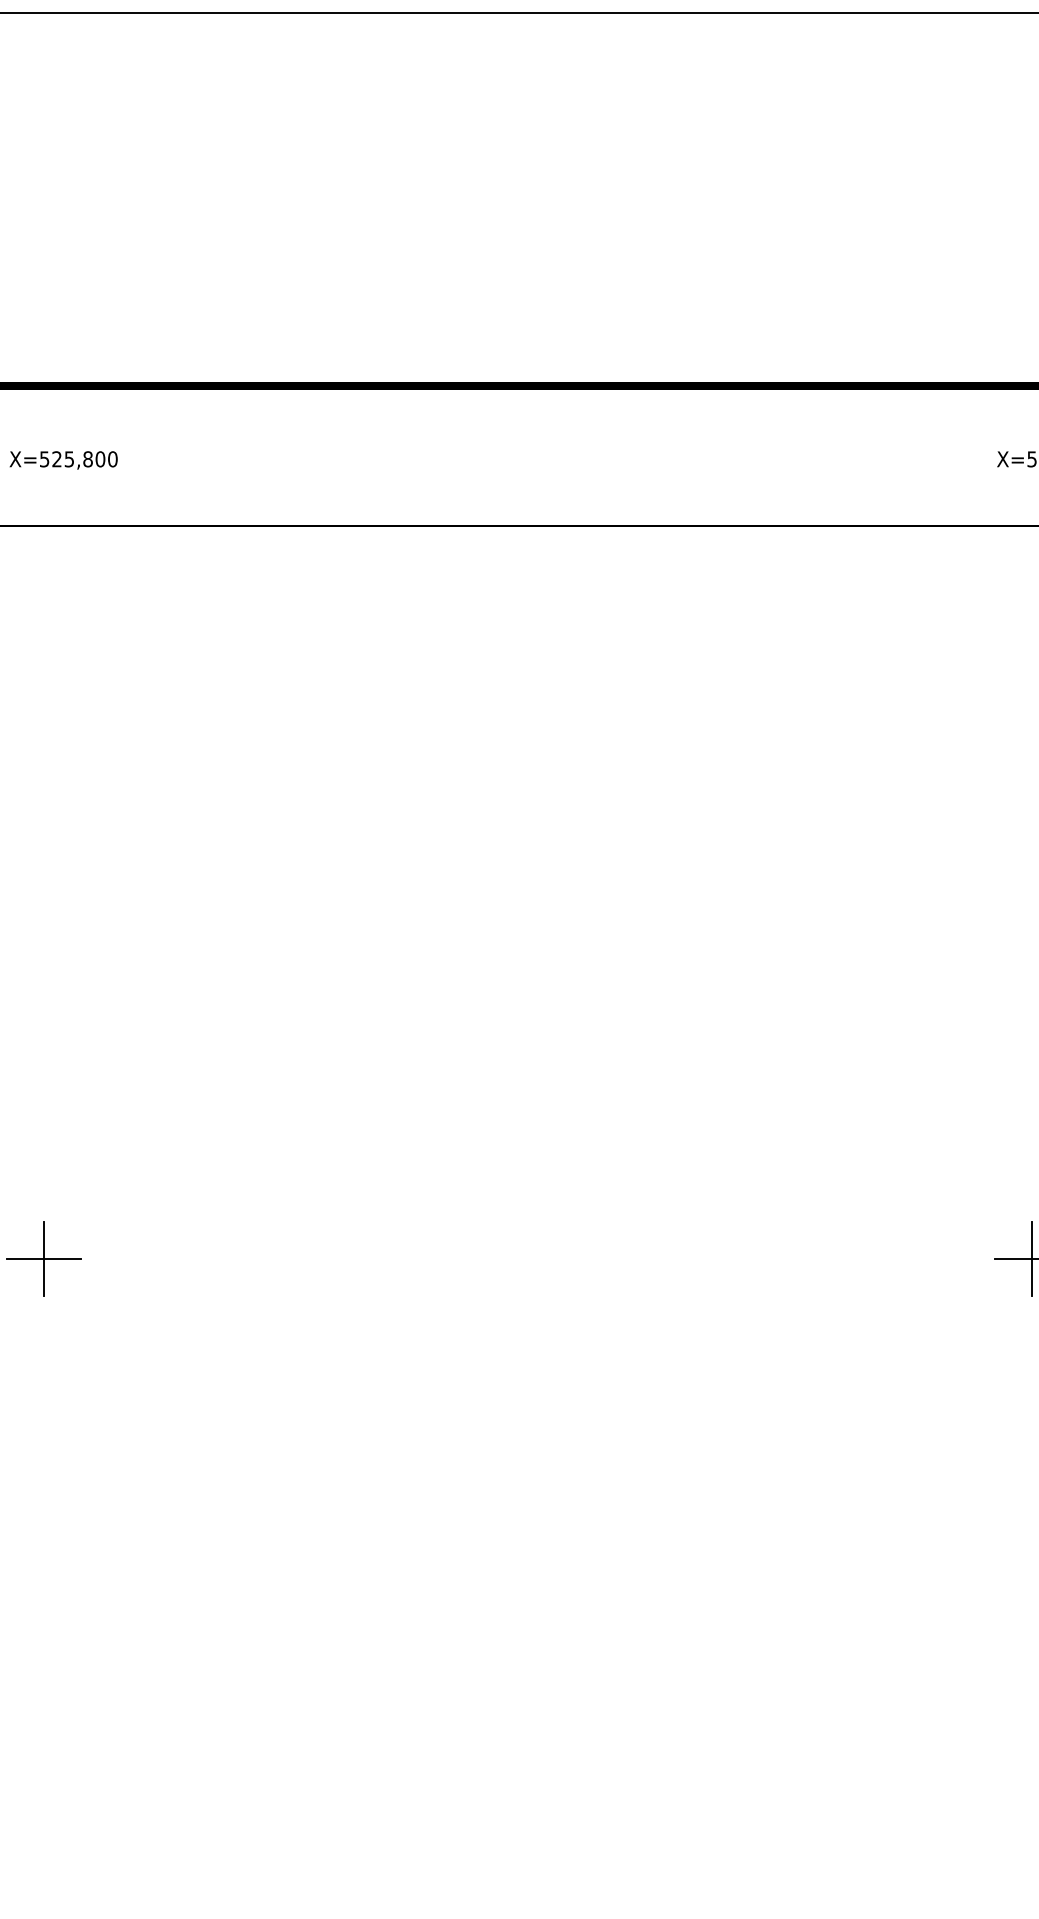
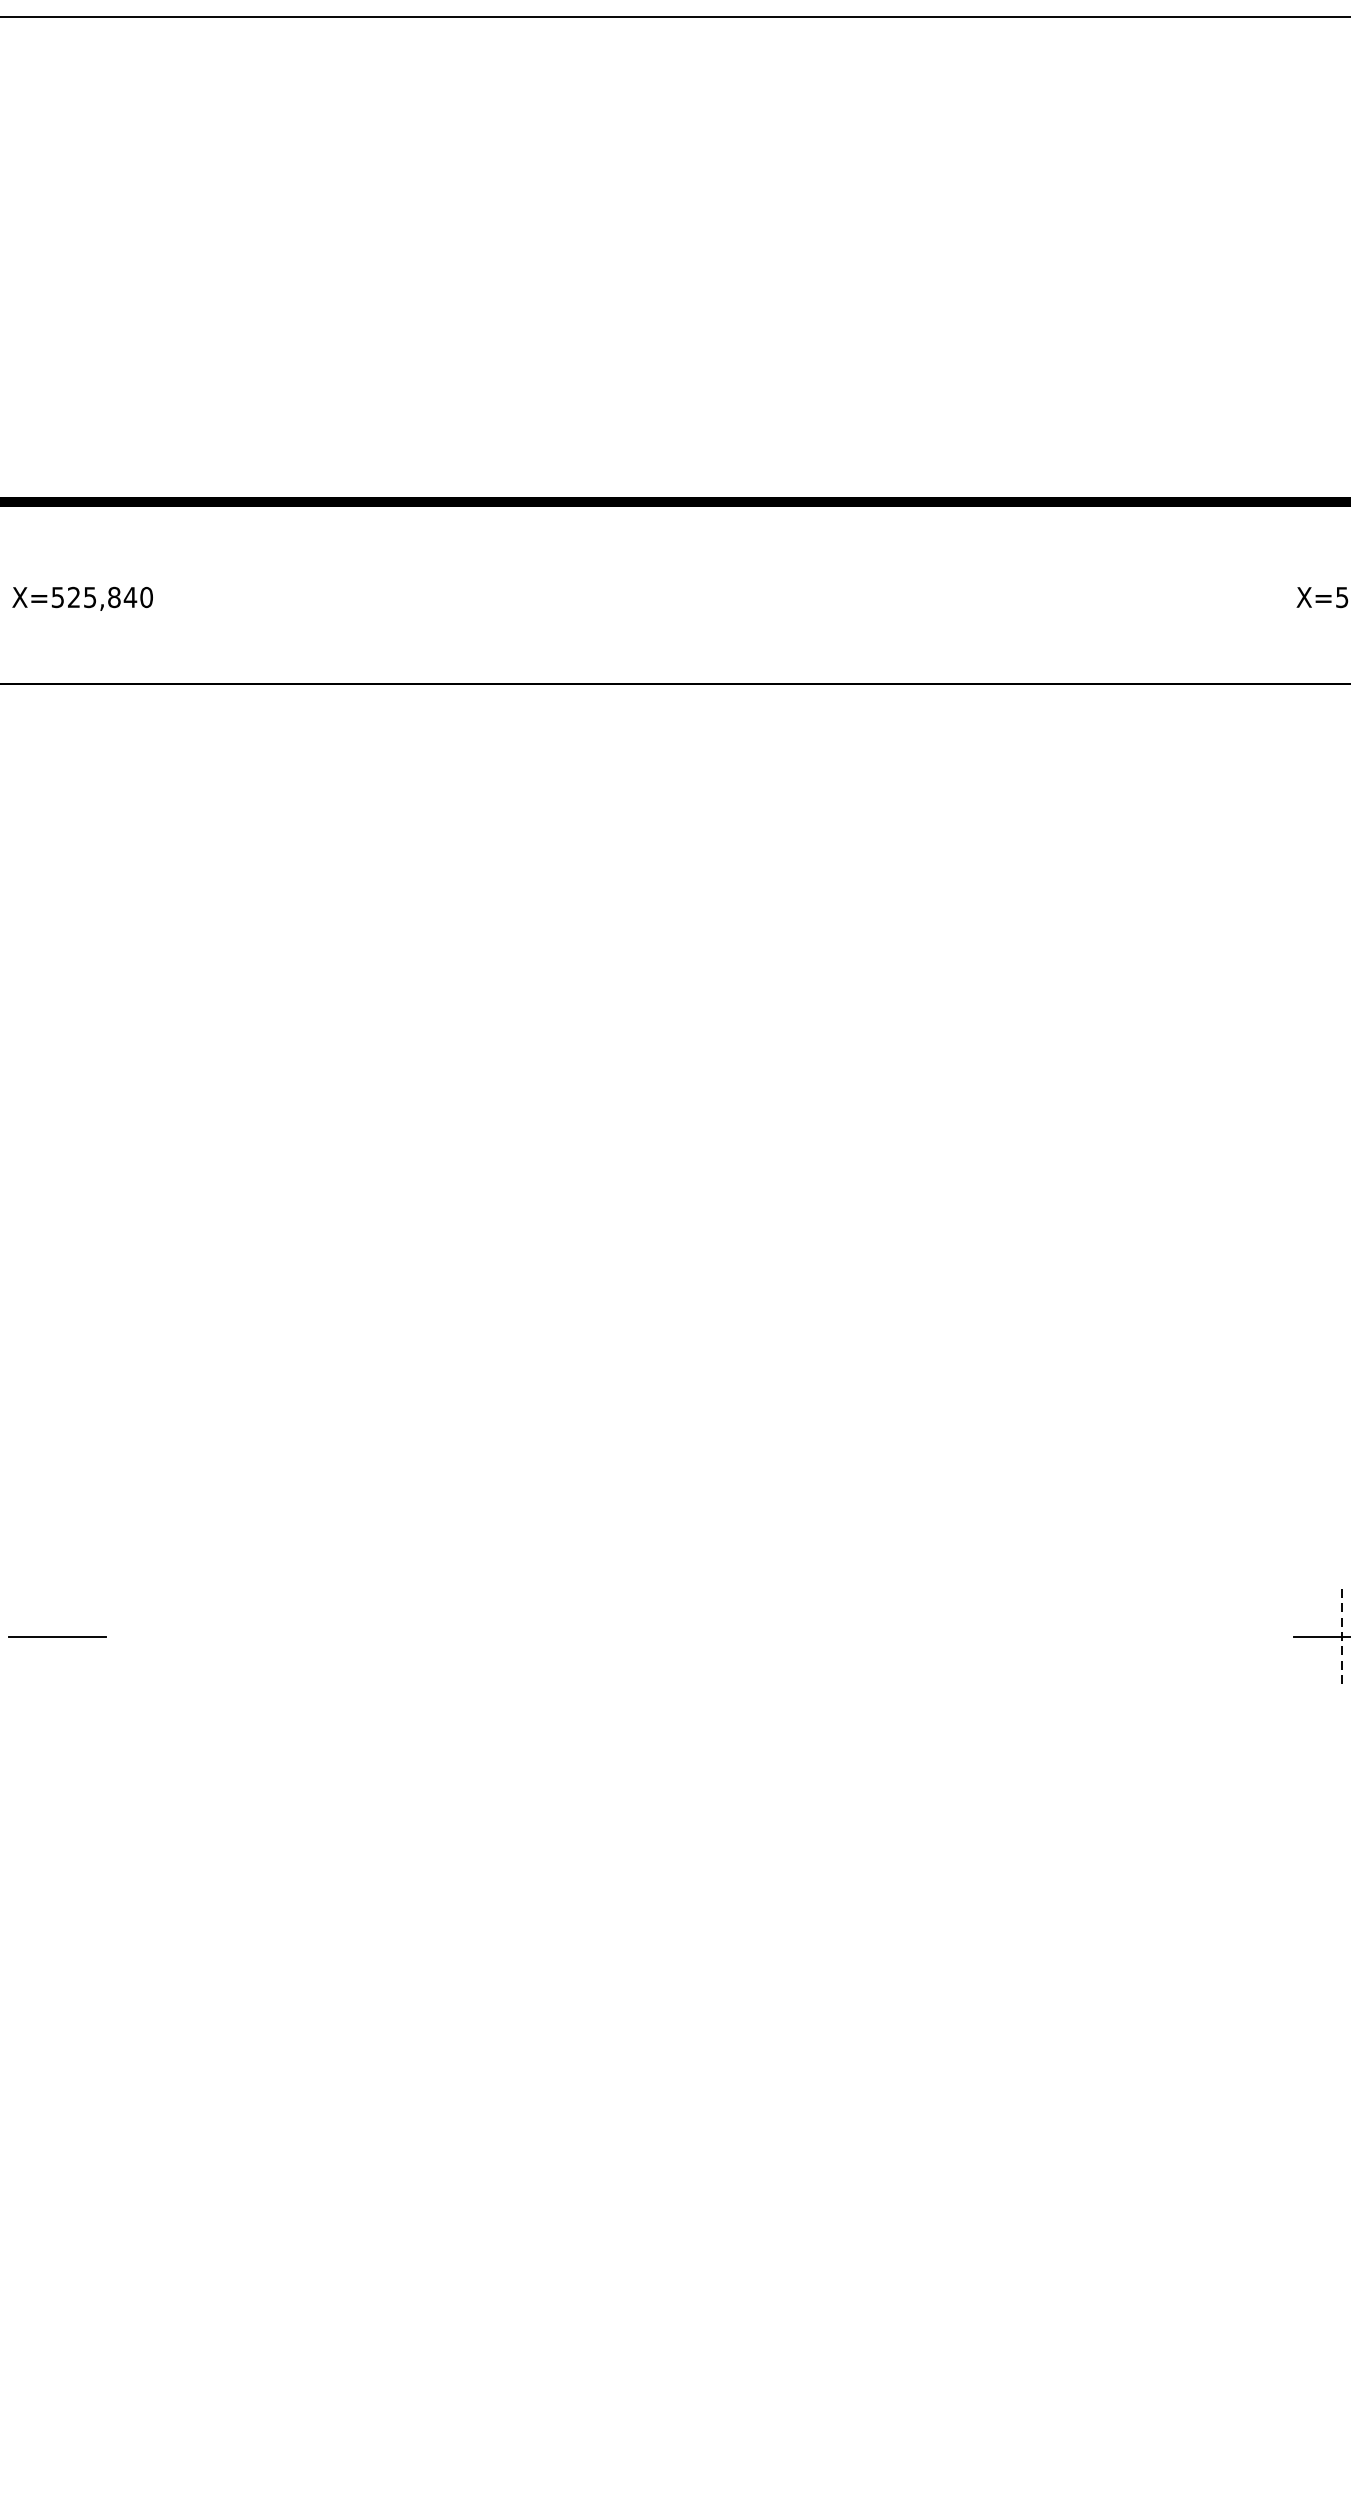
text: (100, 459) -> (130, 597), X=525,800 -> X=525,840
line: (44, 1258) -> (57, 1636), removed
line: (1031, 1259) -> (1341, 1638), solid -> dashed

